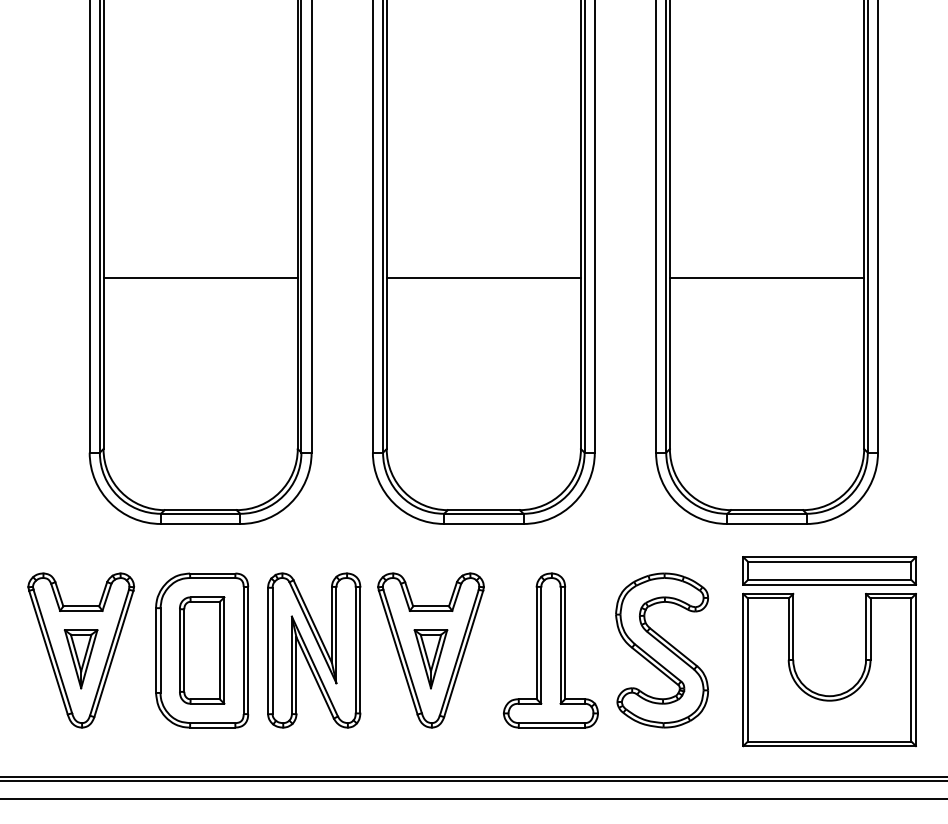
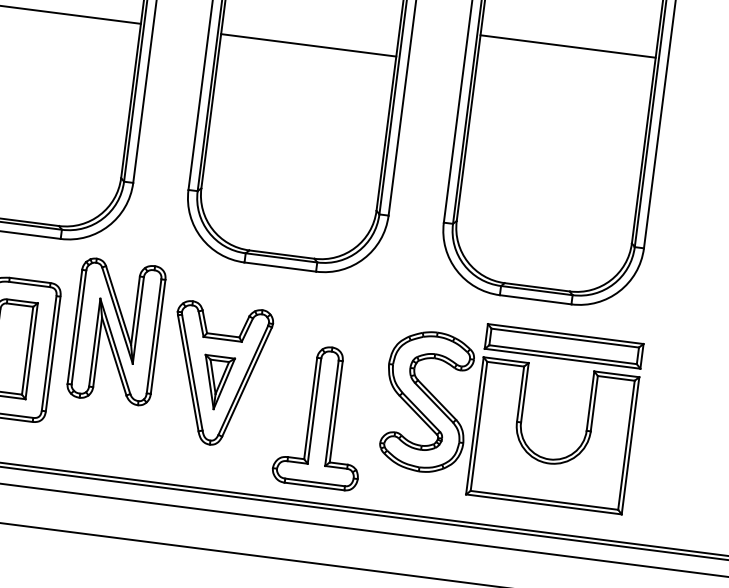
line: (766, 278) -> (567, 46), moved
part: (314, 650) -> (116, 331), moved
part: (550, 650) -> (322, 416), moved
part: (793, 651) -> (522, 414), moved

